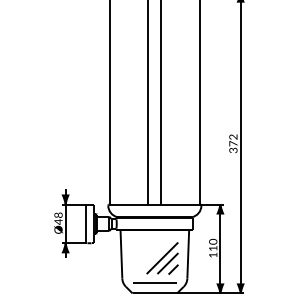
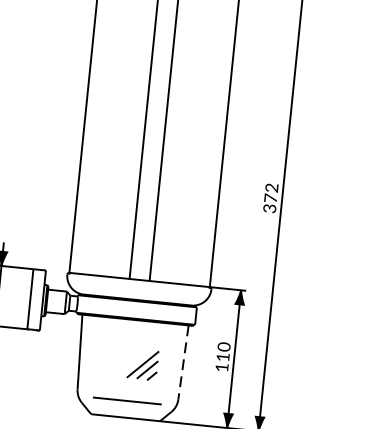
line: (188, 254) -> (183, 362), solid -> dashed
part: (162, 258) -> (142, 364), size x0.6

